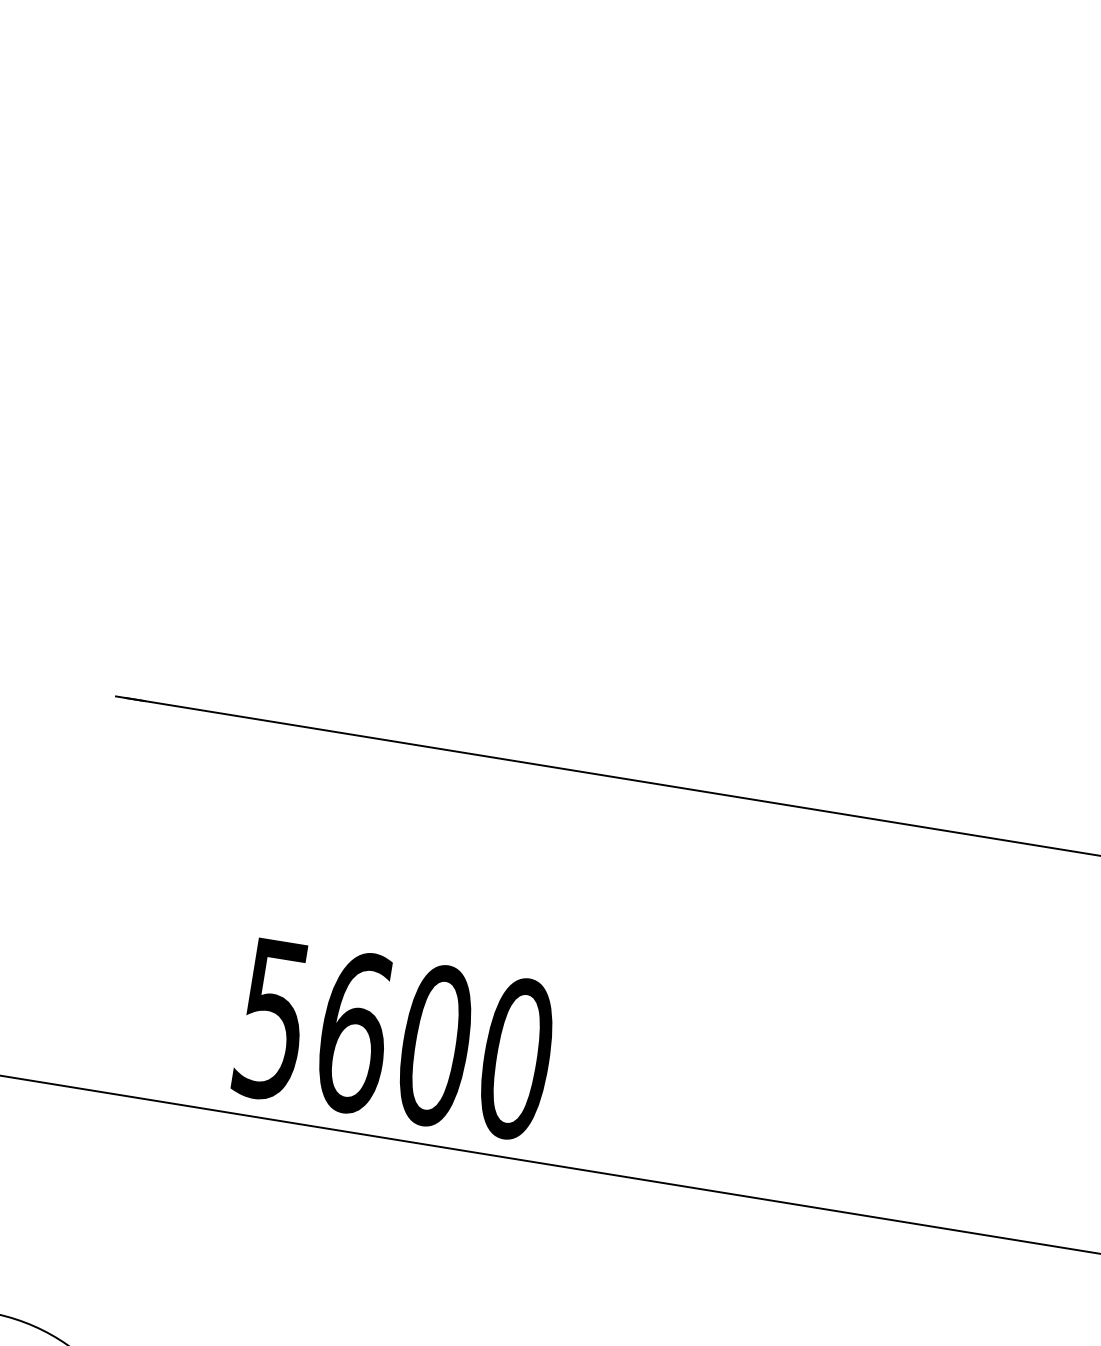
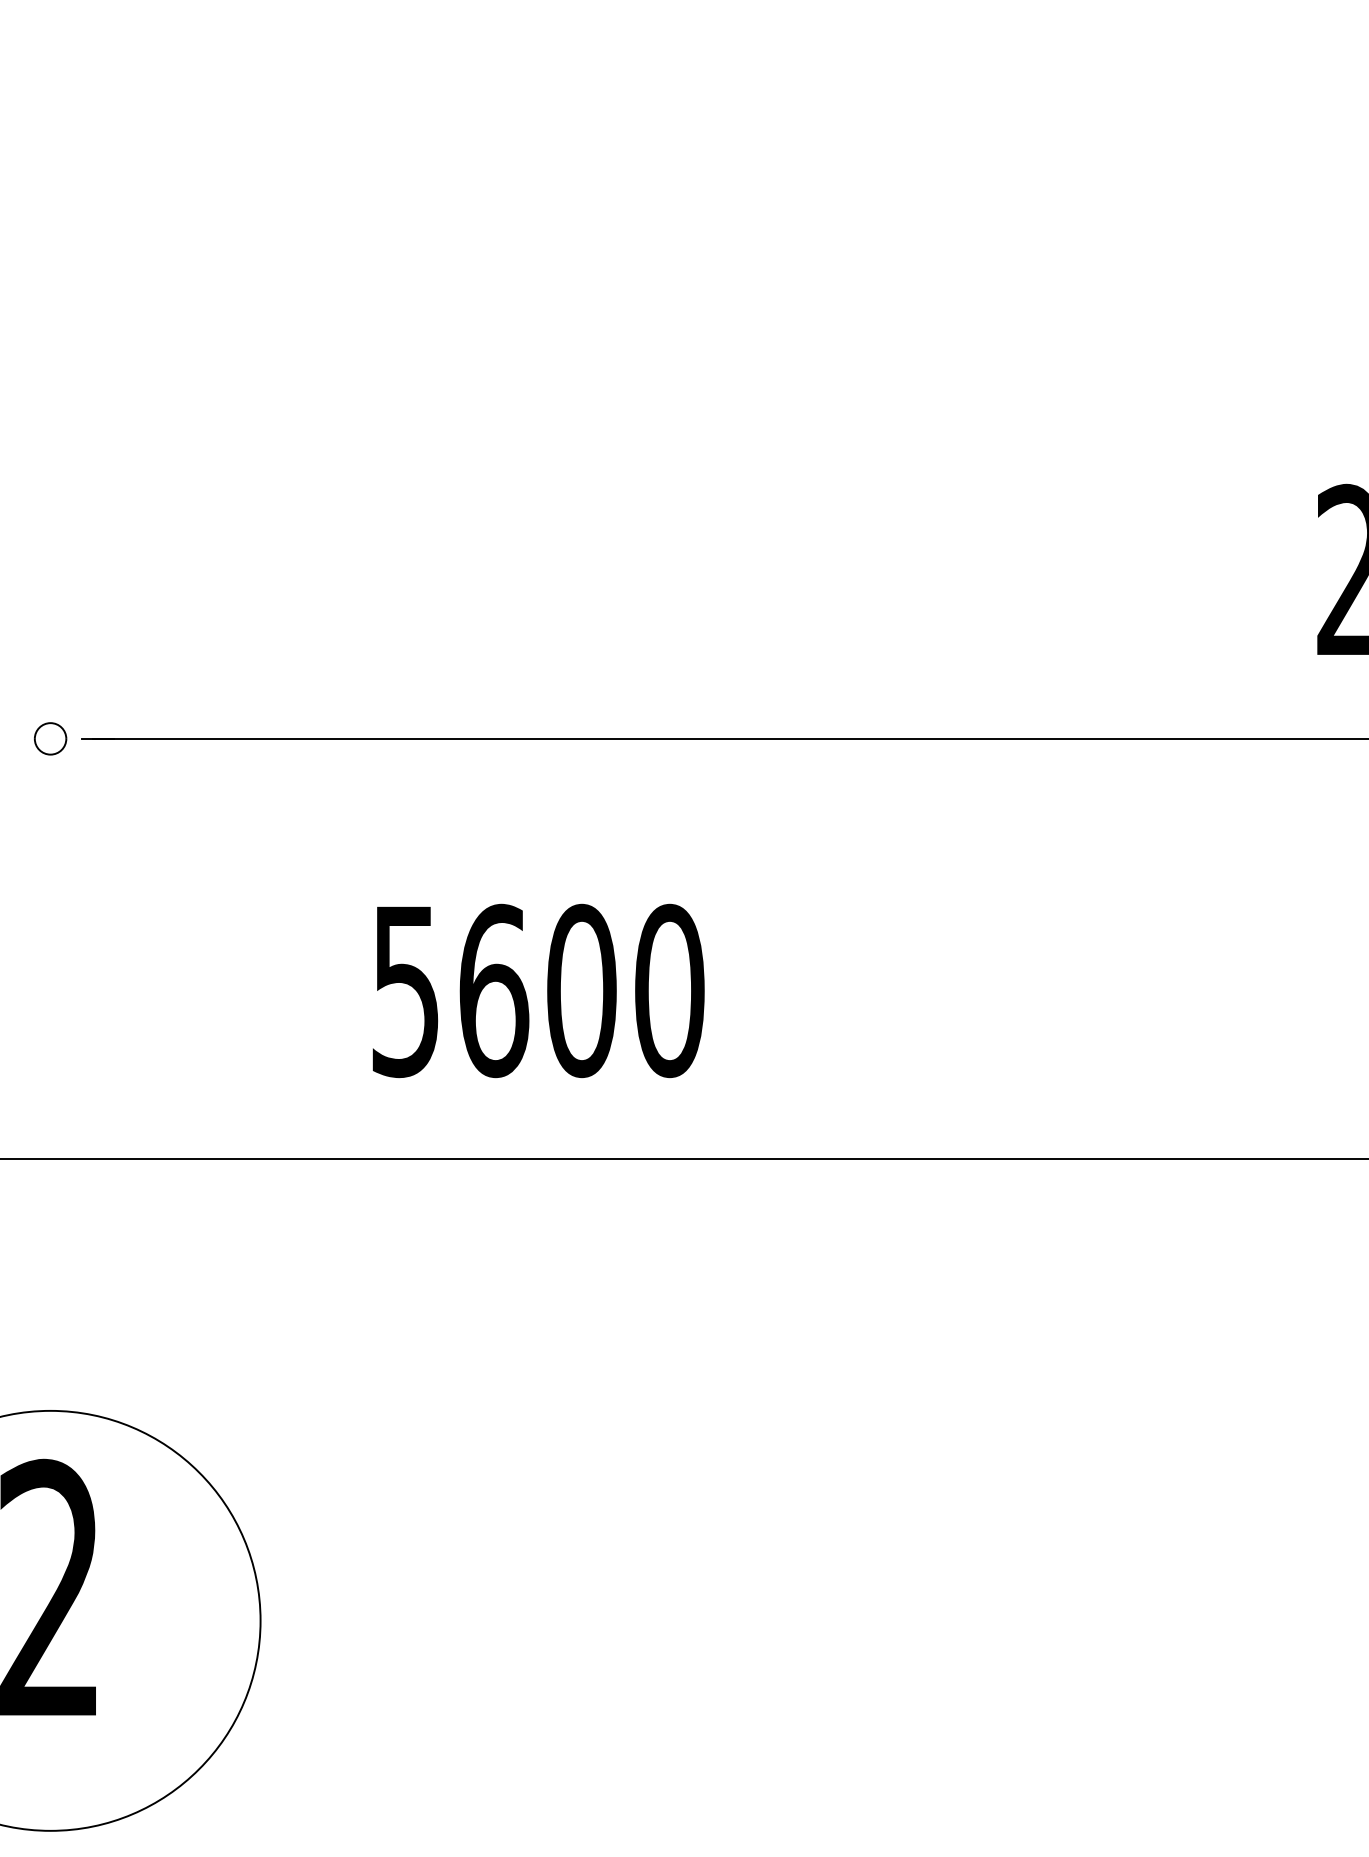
part: (86, 691) -> (50, 738), added
text: (395, 1038) -> (538, 990), moved

